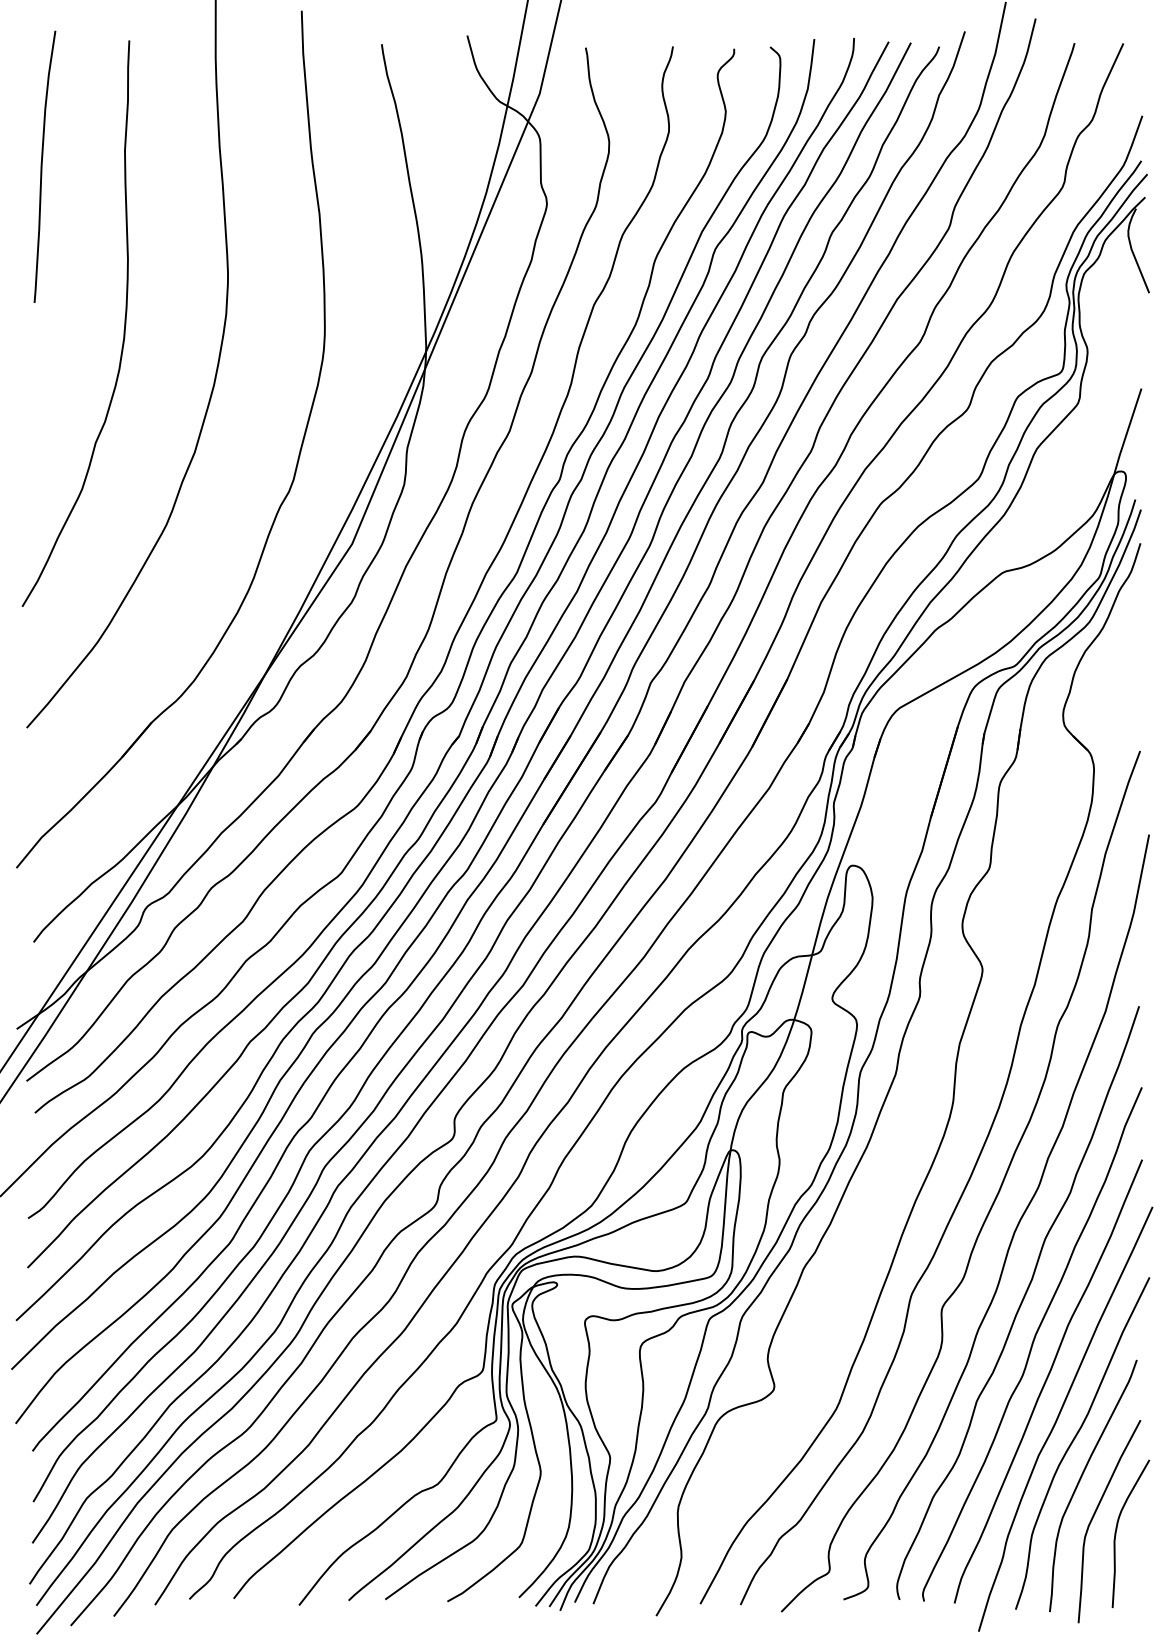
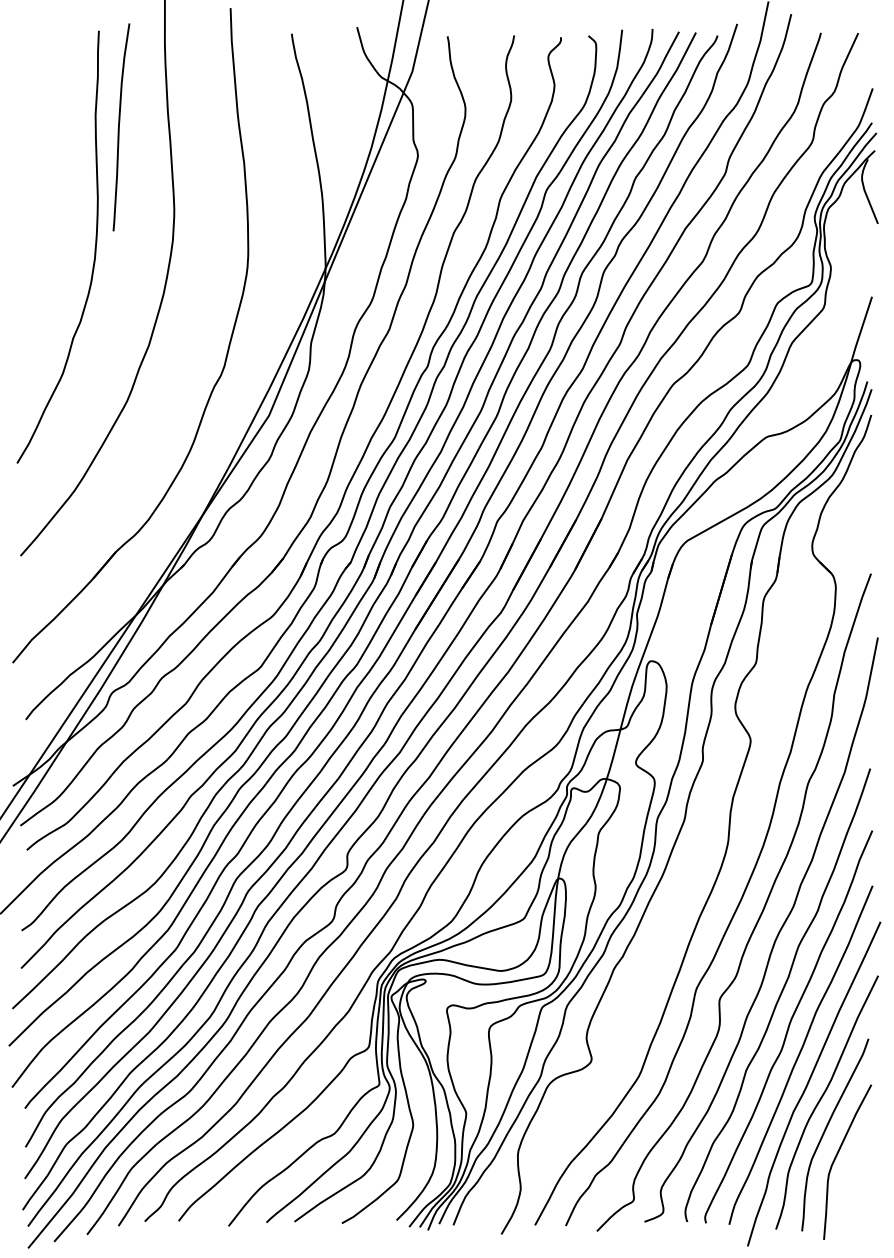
curve: (42, 166) -> (119, 127), moved
curve: (1117, 1533) -> (853, 1171), removed

